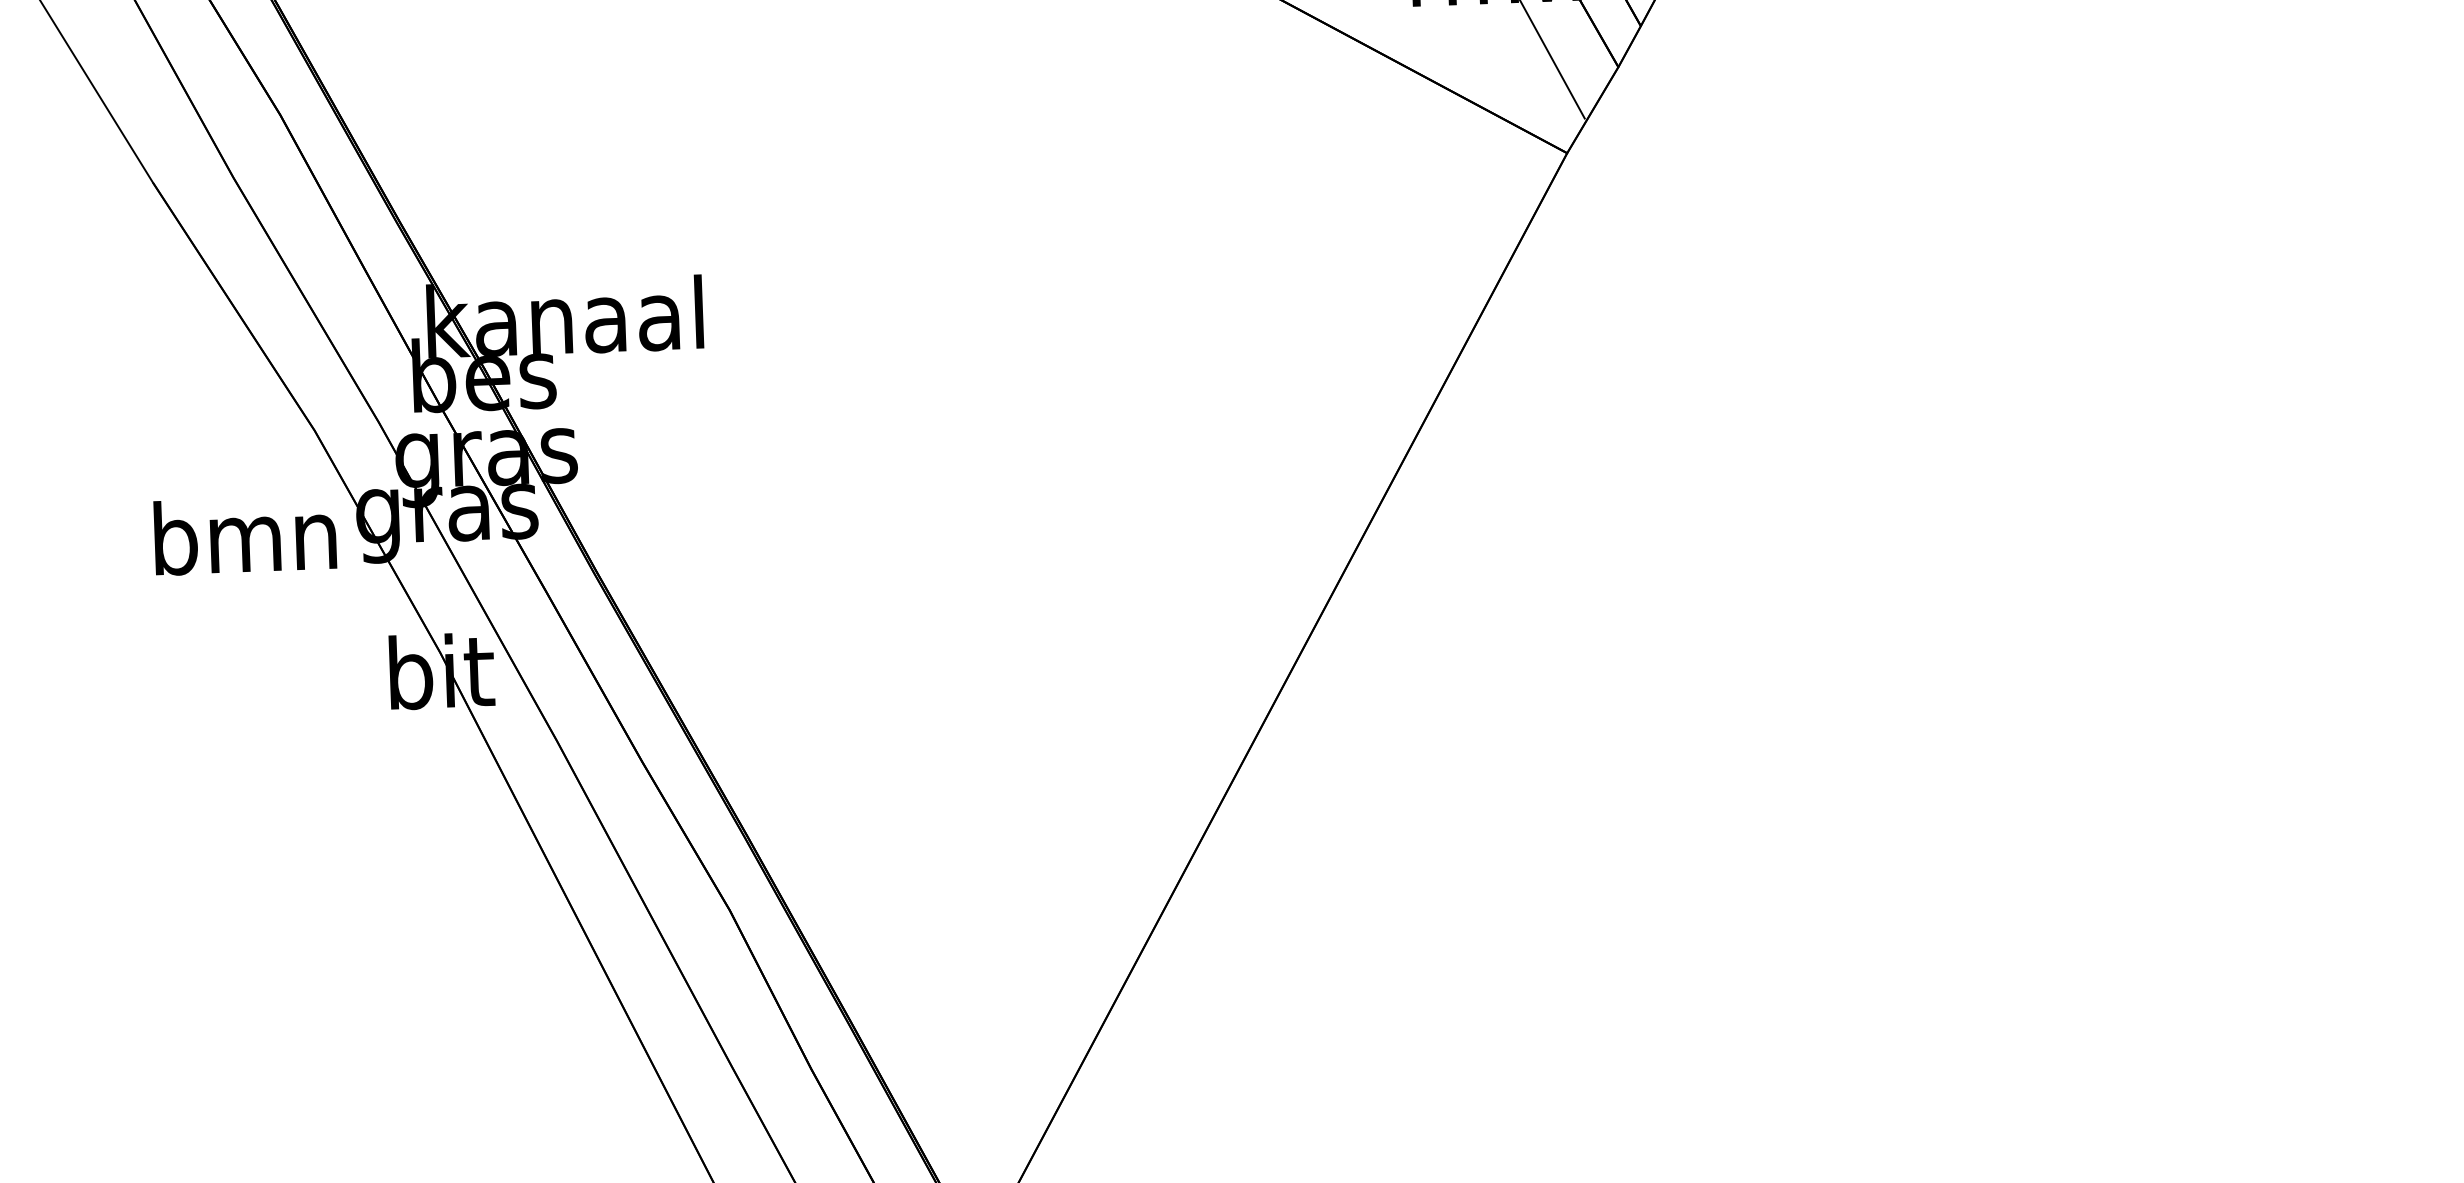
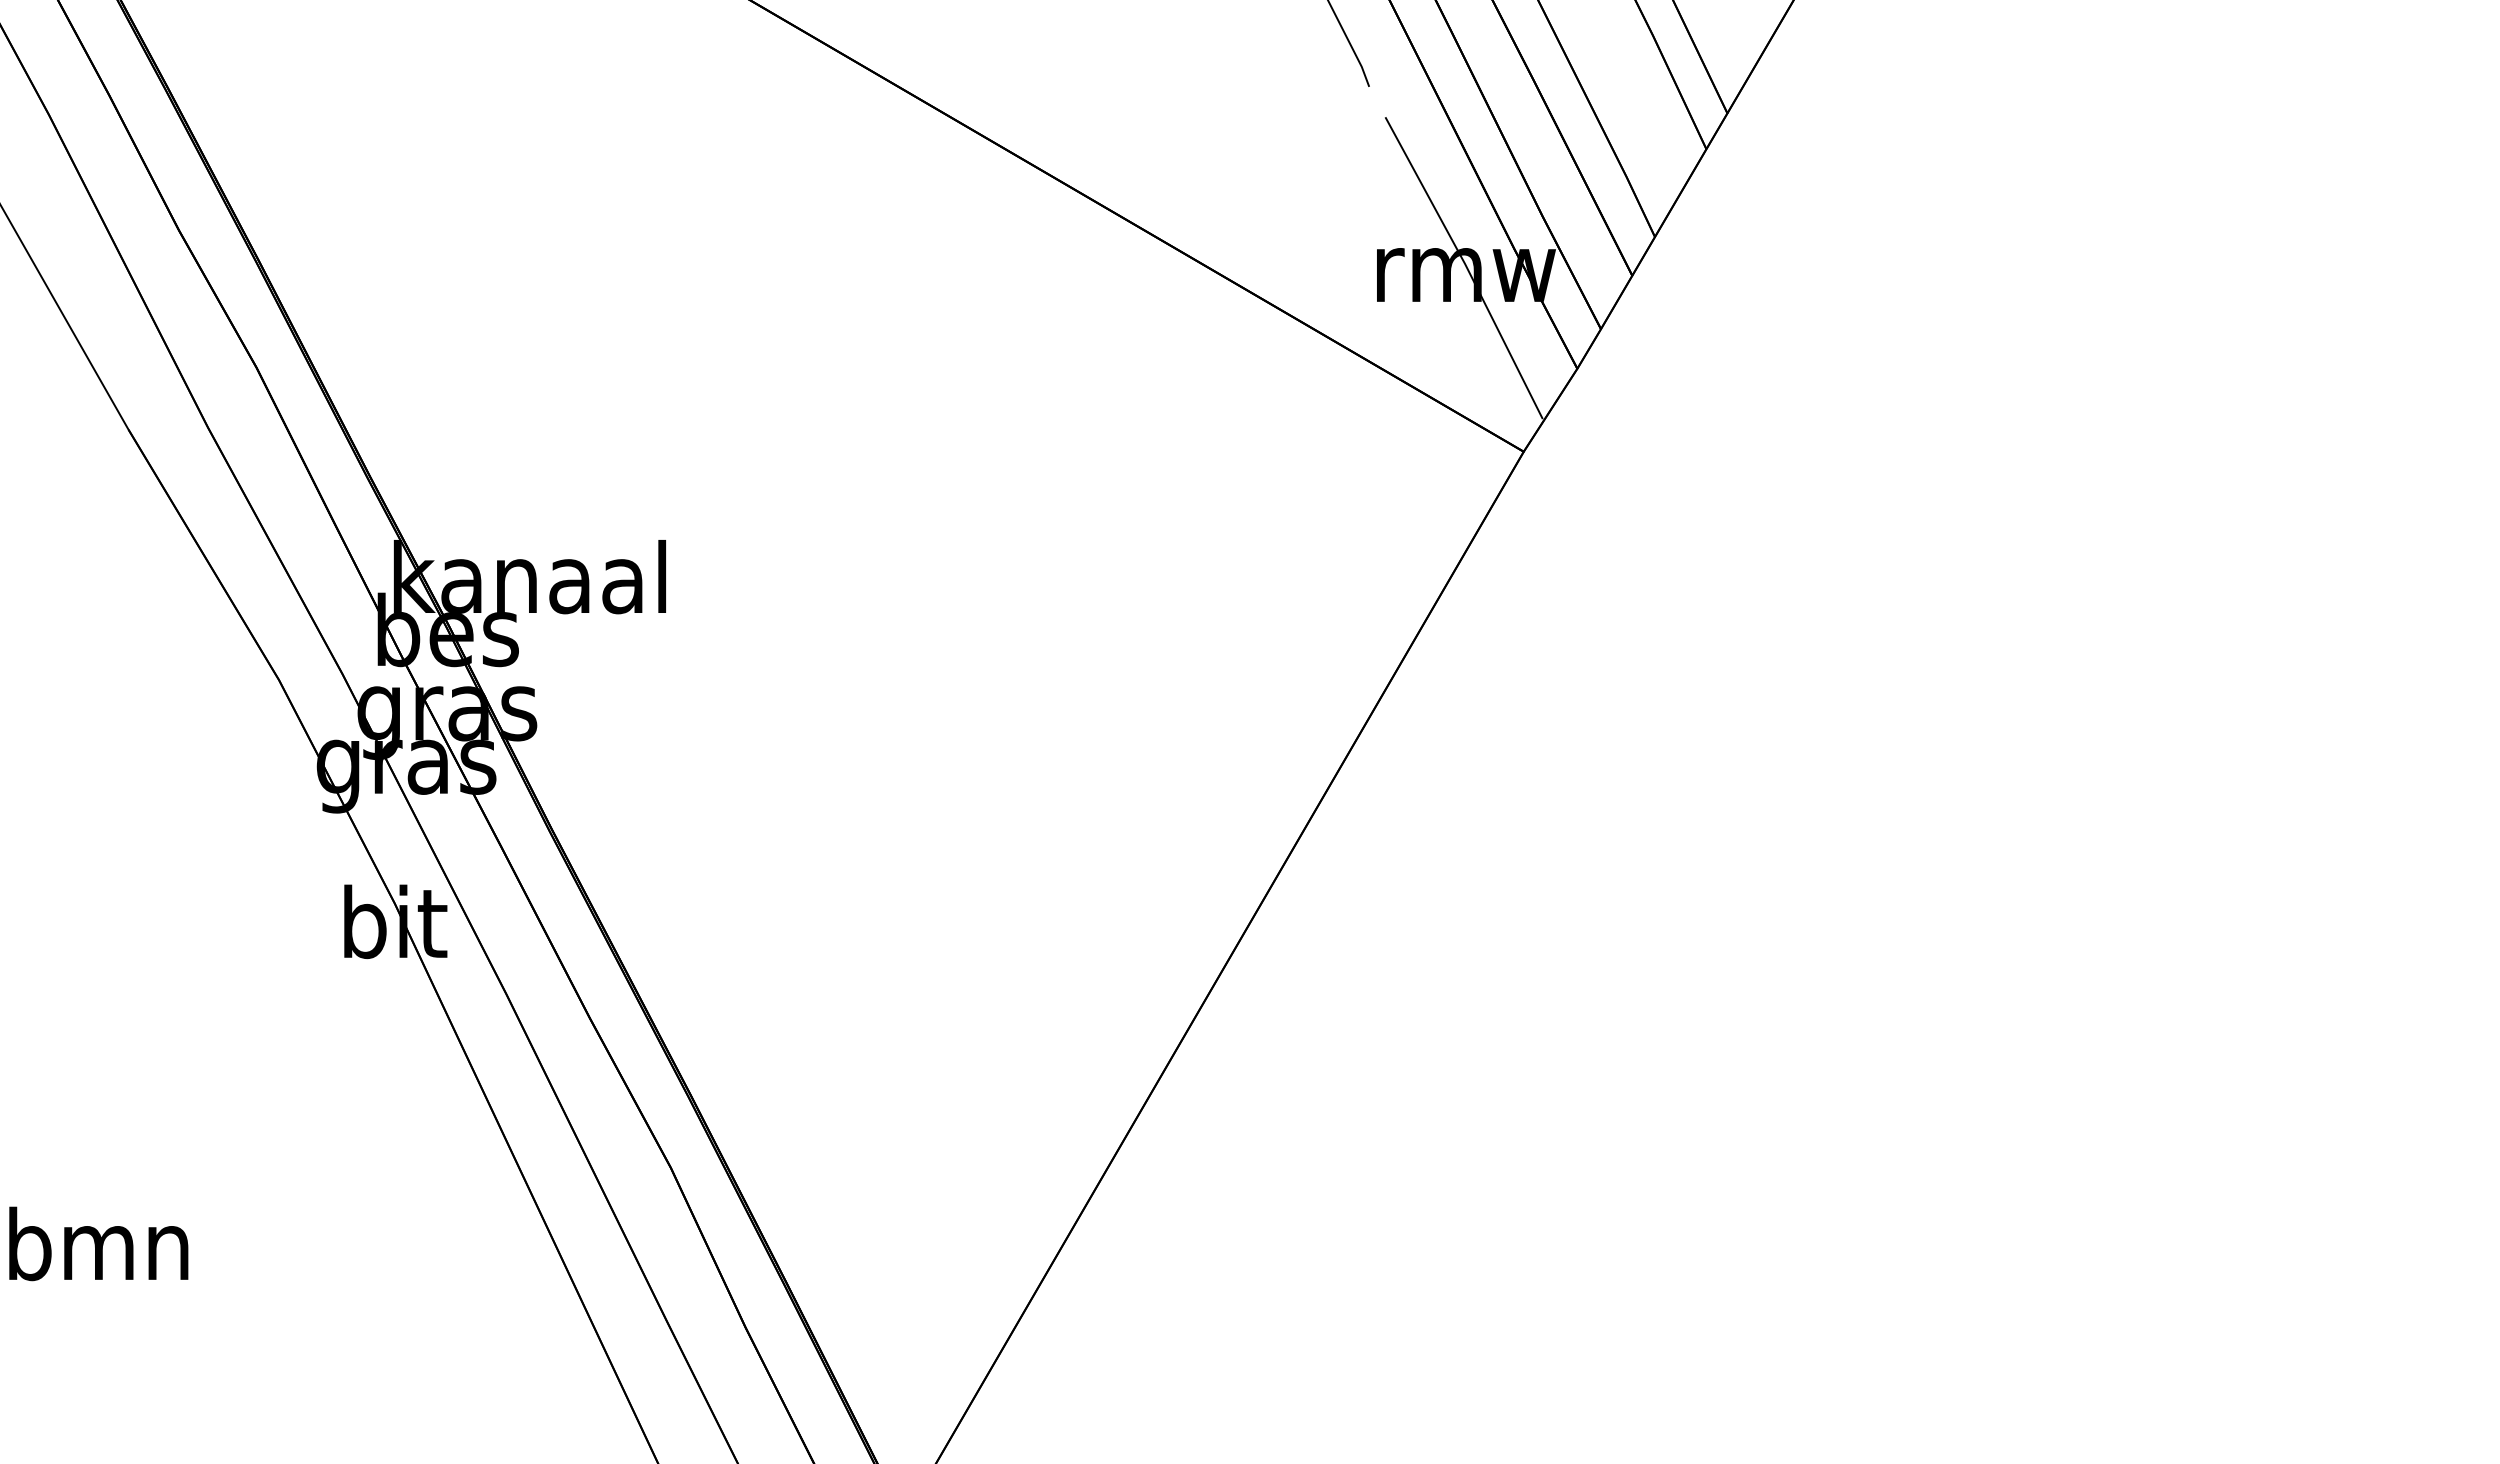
text: (244, 535) -> (98, 1243), moved

